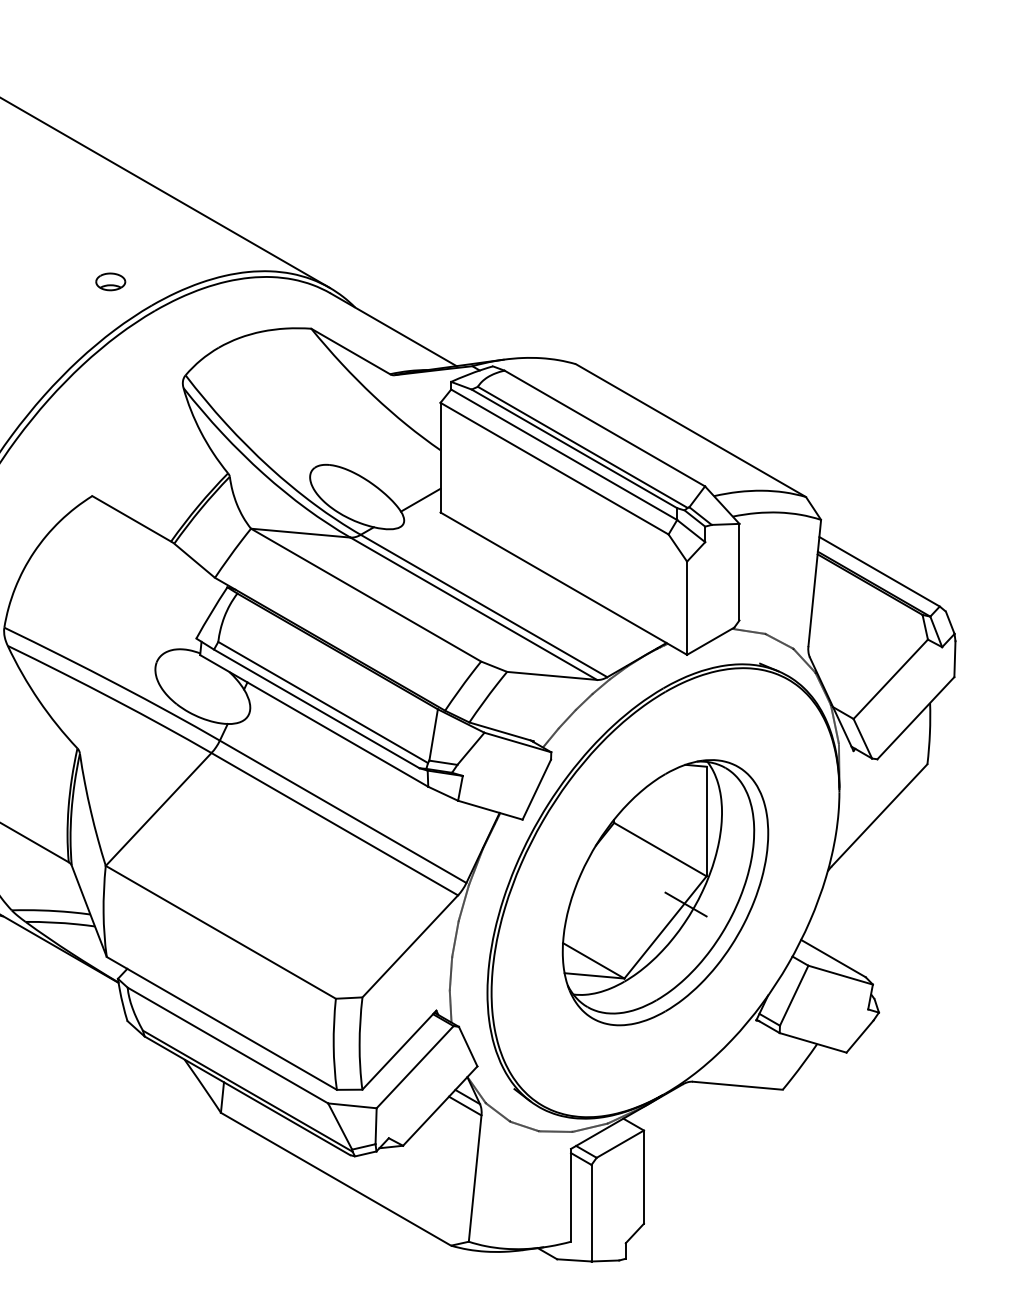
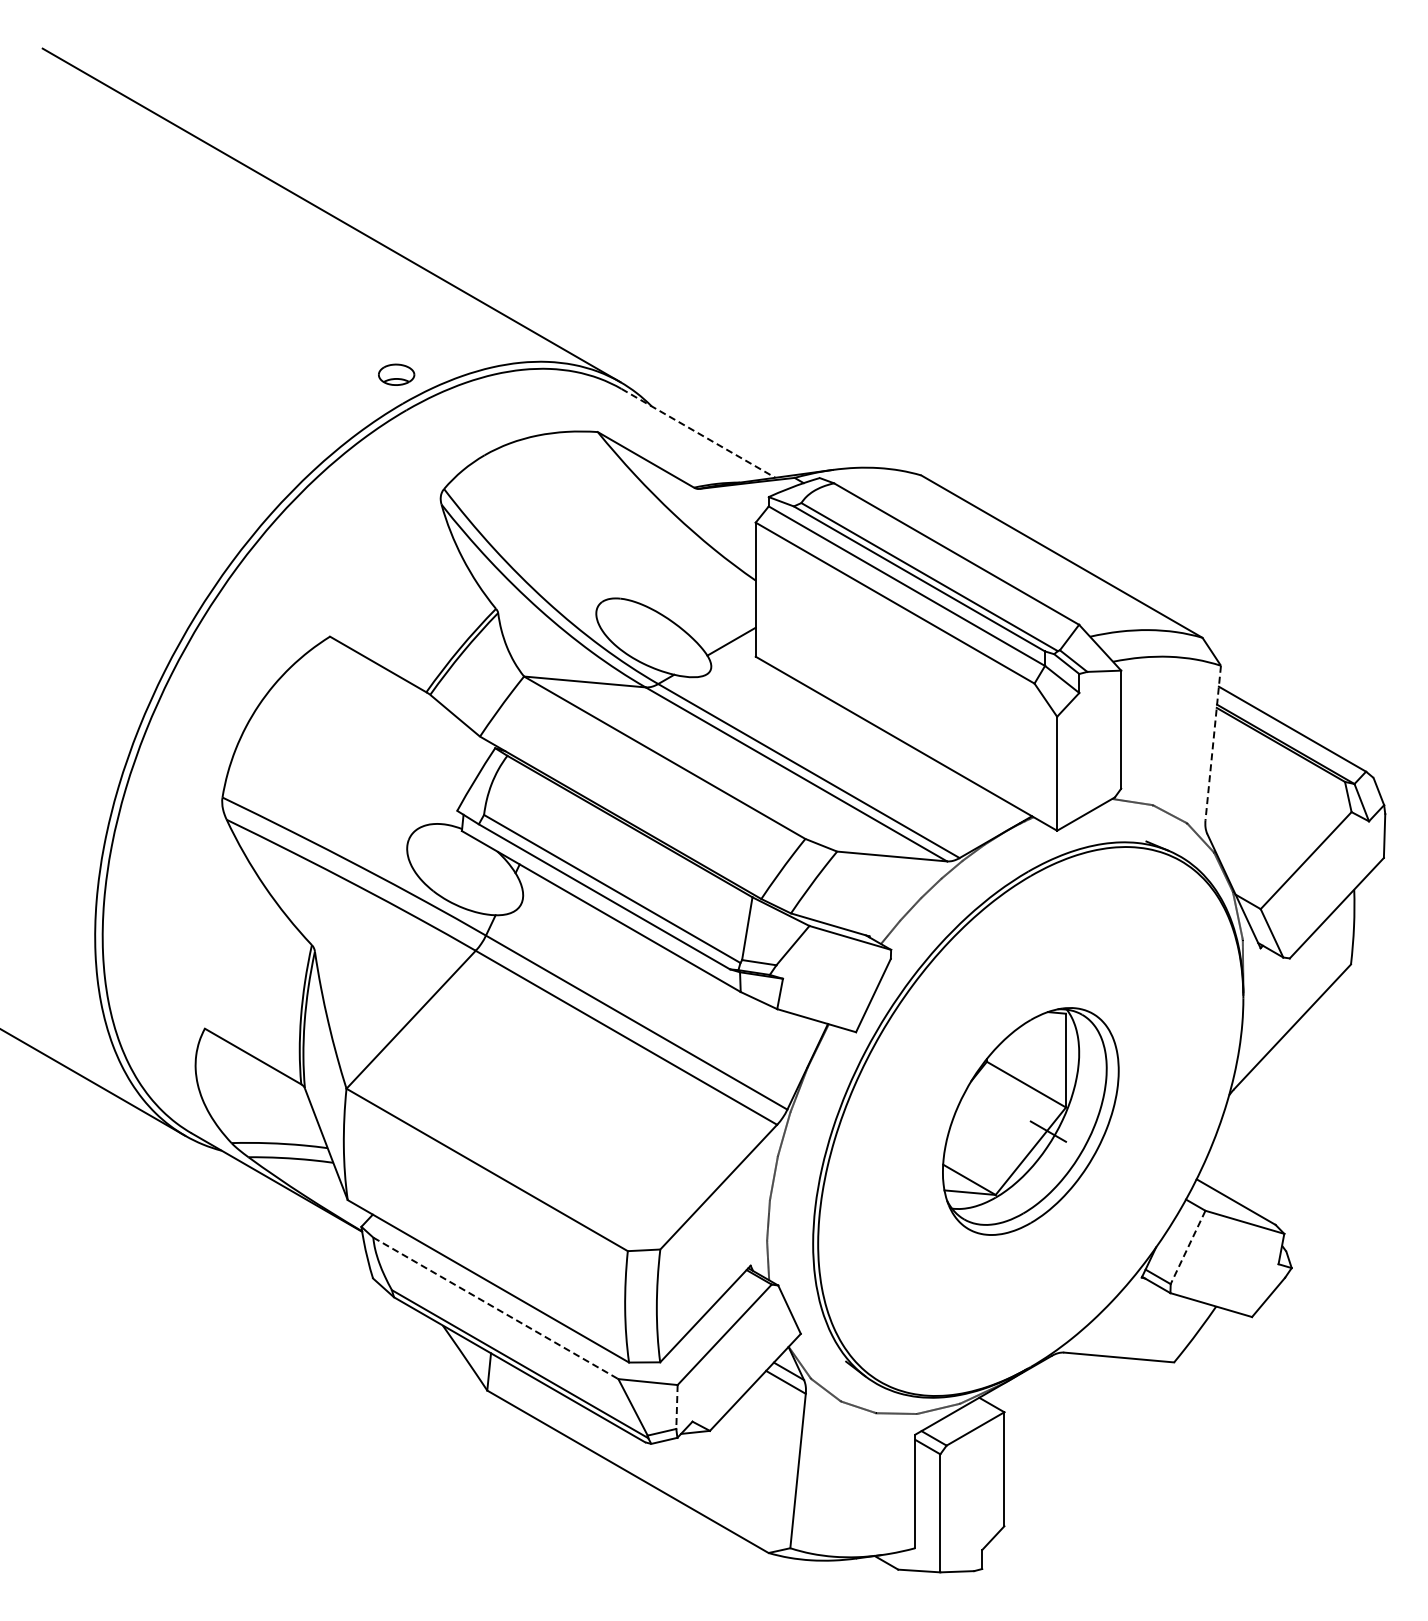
part: (110, 281) -> (396, 374), moved
line: (393, 329) -> (698, 433), solid -> dashed
line: (814, 582) -> (1213, 742), solid -> dashed
part: (665, 892) -> (1030, 1121), size x0.7
line: (794, 995) -> (1188, 1247), solid -> dashed
line: (228, 1045) -> (496, 1308), solid -> dashed
line: (375, 1126) -> (676, 1407), solid -> dashed

